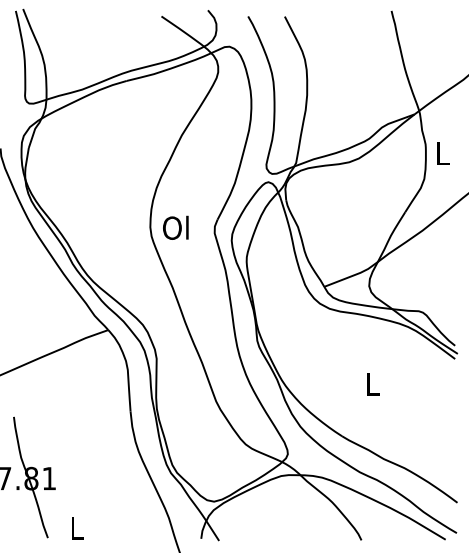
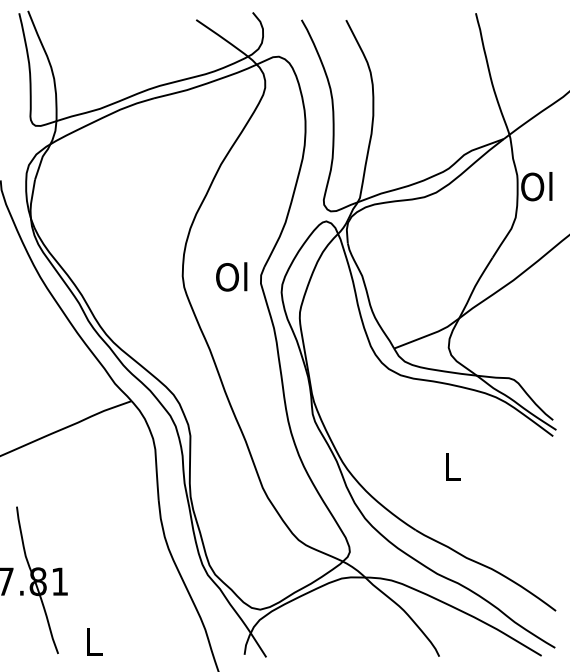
text: (441, 153) -> (536, 186), L -> Ol
text: (175, 227) -> (231, 276), moved

